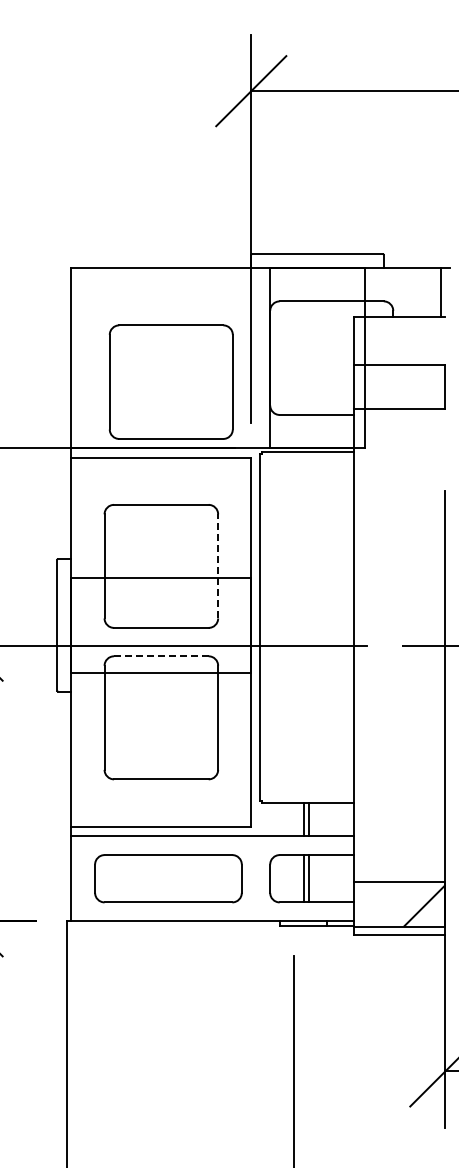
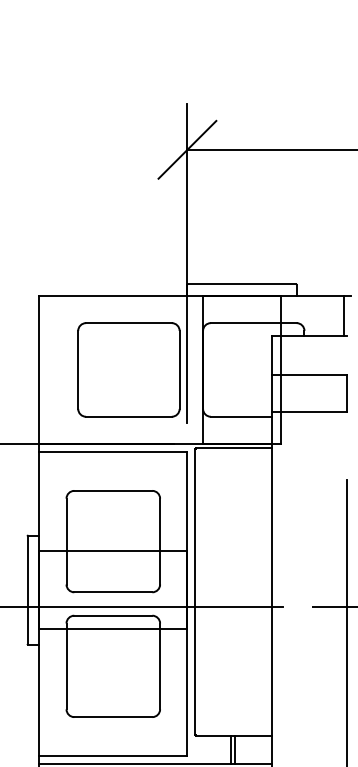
part: (170, 381) -> (128, 369), moved
line: (218, 565) -> (160, 540), dashed -> solid
line: (160, 656) -> (112, 615), dashed -> solid

